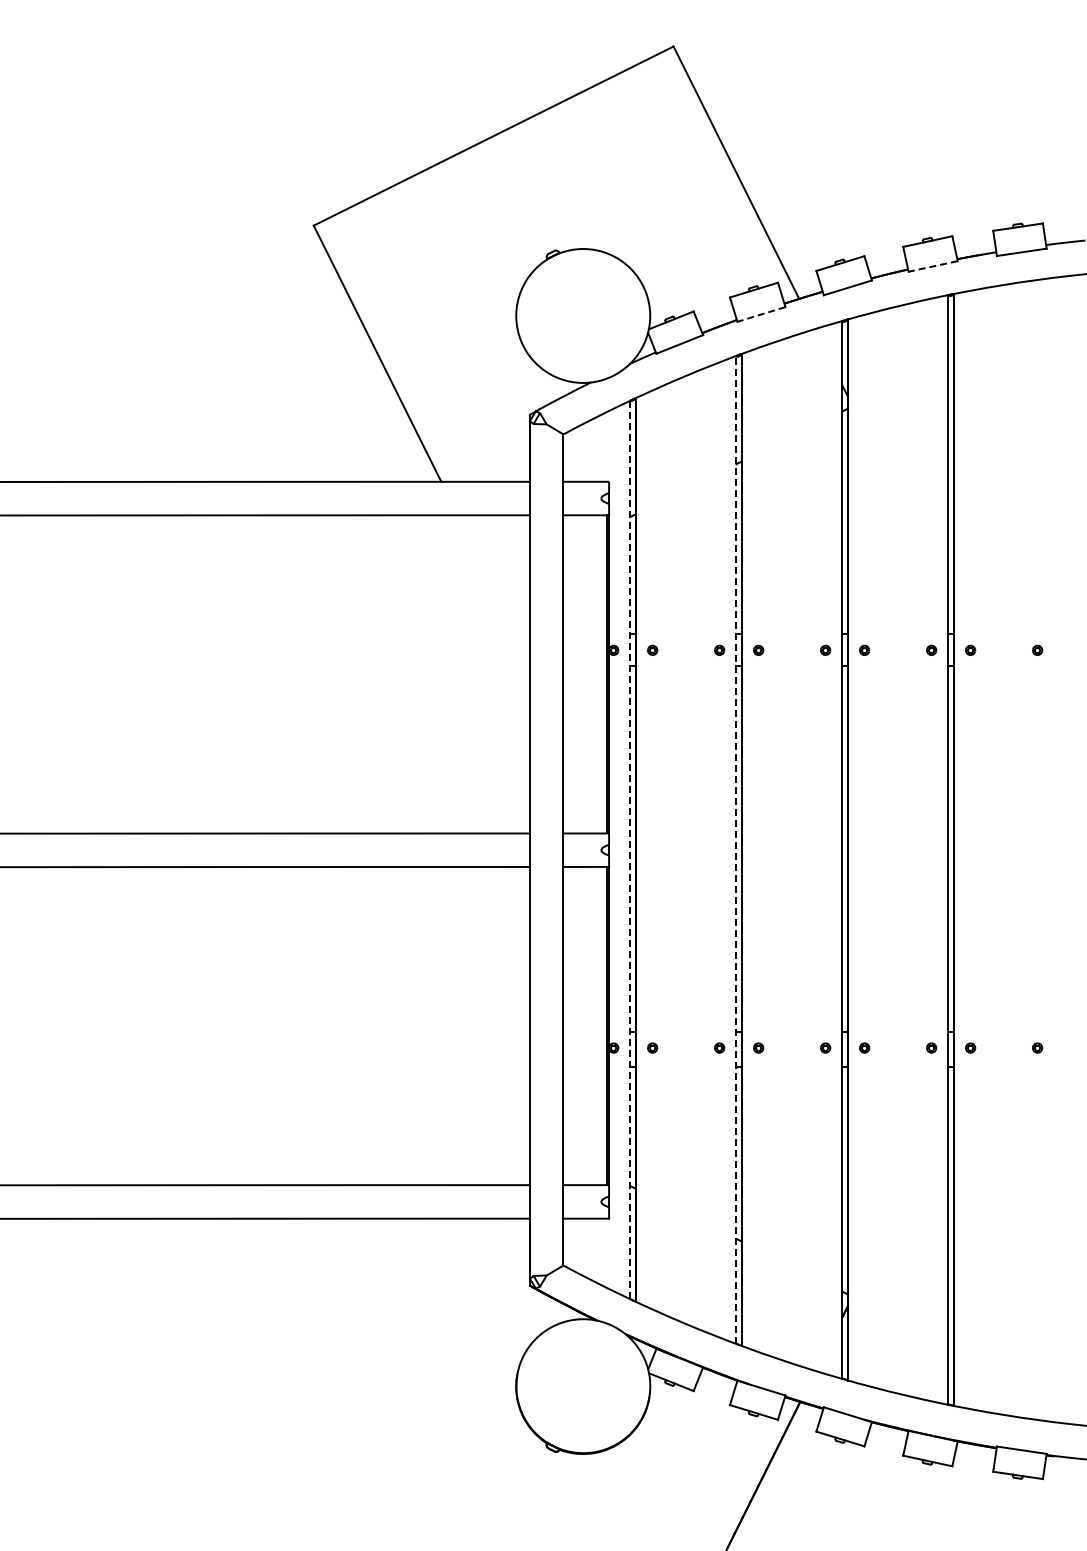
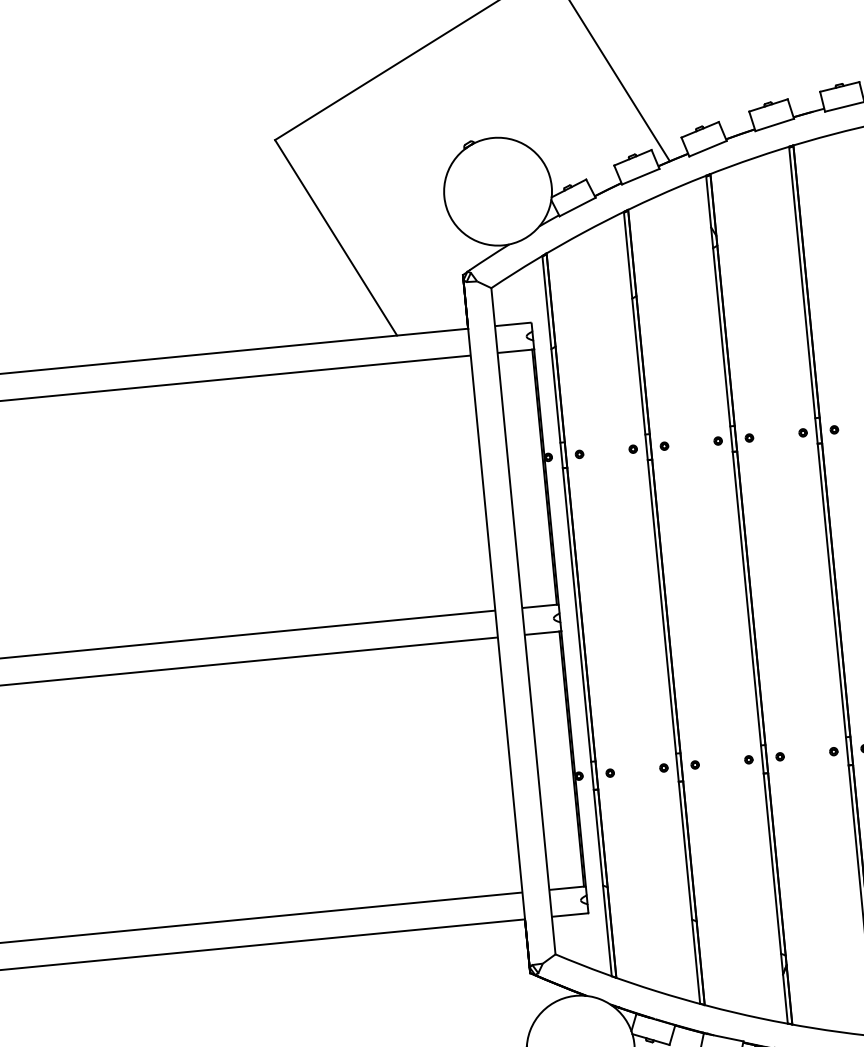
line: (932, 266) -> (774, 125), dashed -> solid
line: (760, 314) -> (640, 176), dashed -> solid
line: (630, 849) -> (577, 615), dashed -> solid
line: (736, 849) -> (662, 607), dashed -> solid

